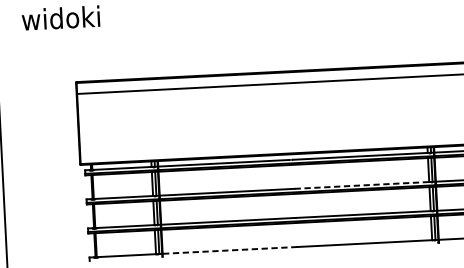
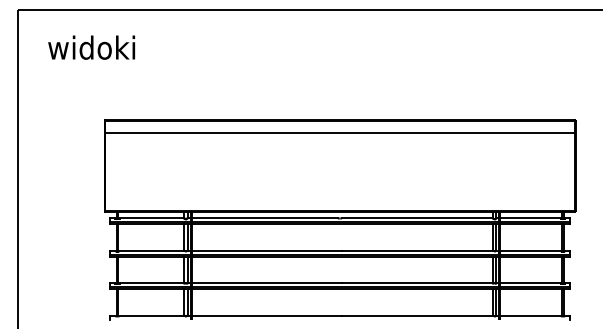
line: (361, 185) -> (416, 250), dashed -> solid
line: (229, 250) -> (266, 315), dashed -> solid

